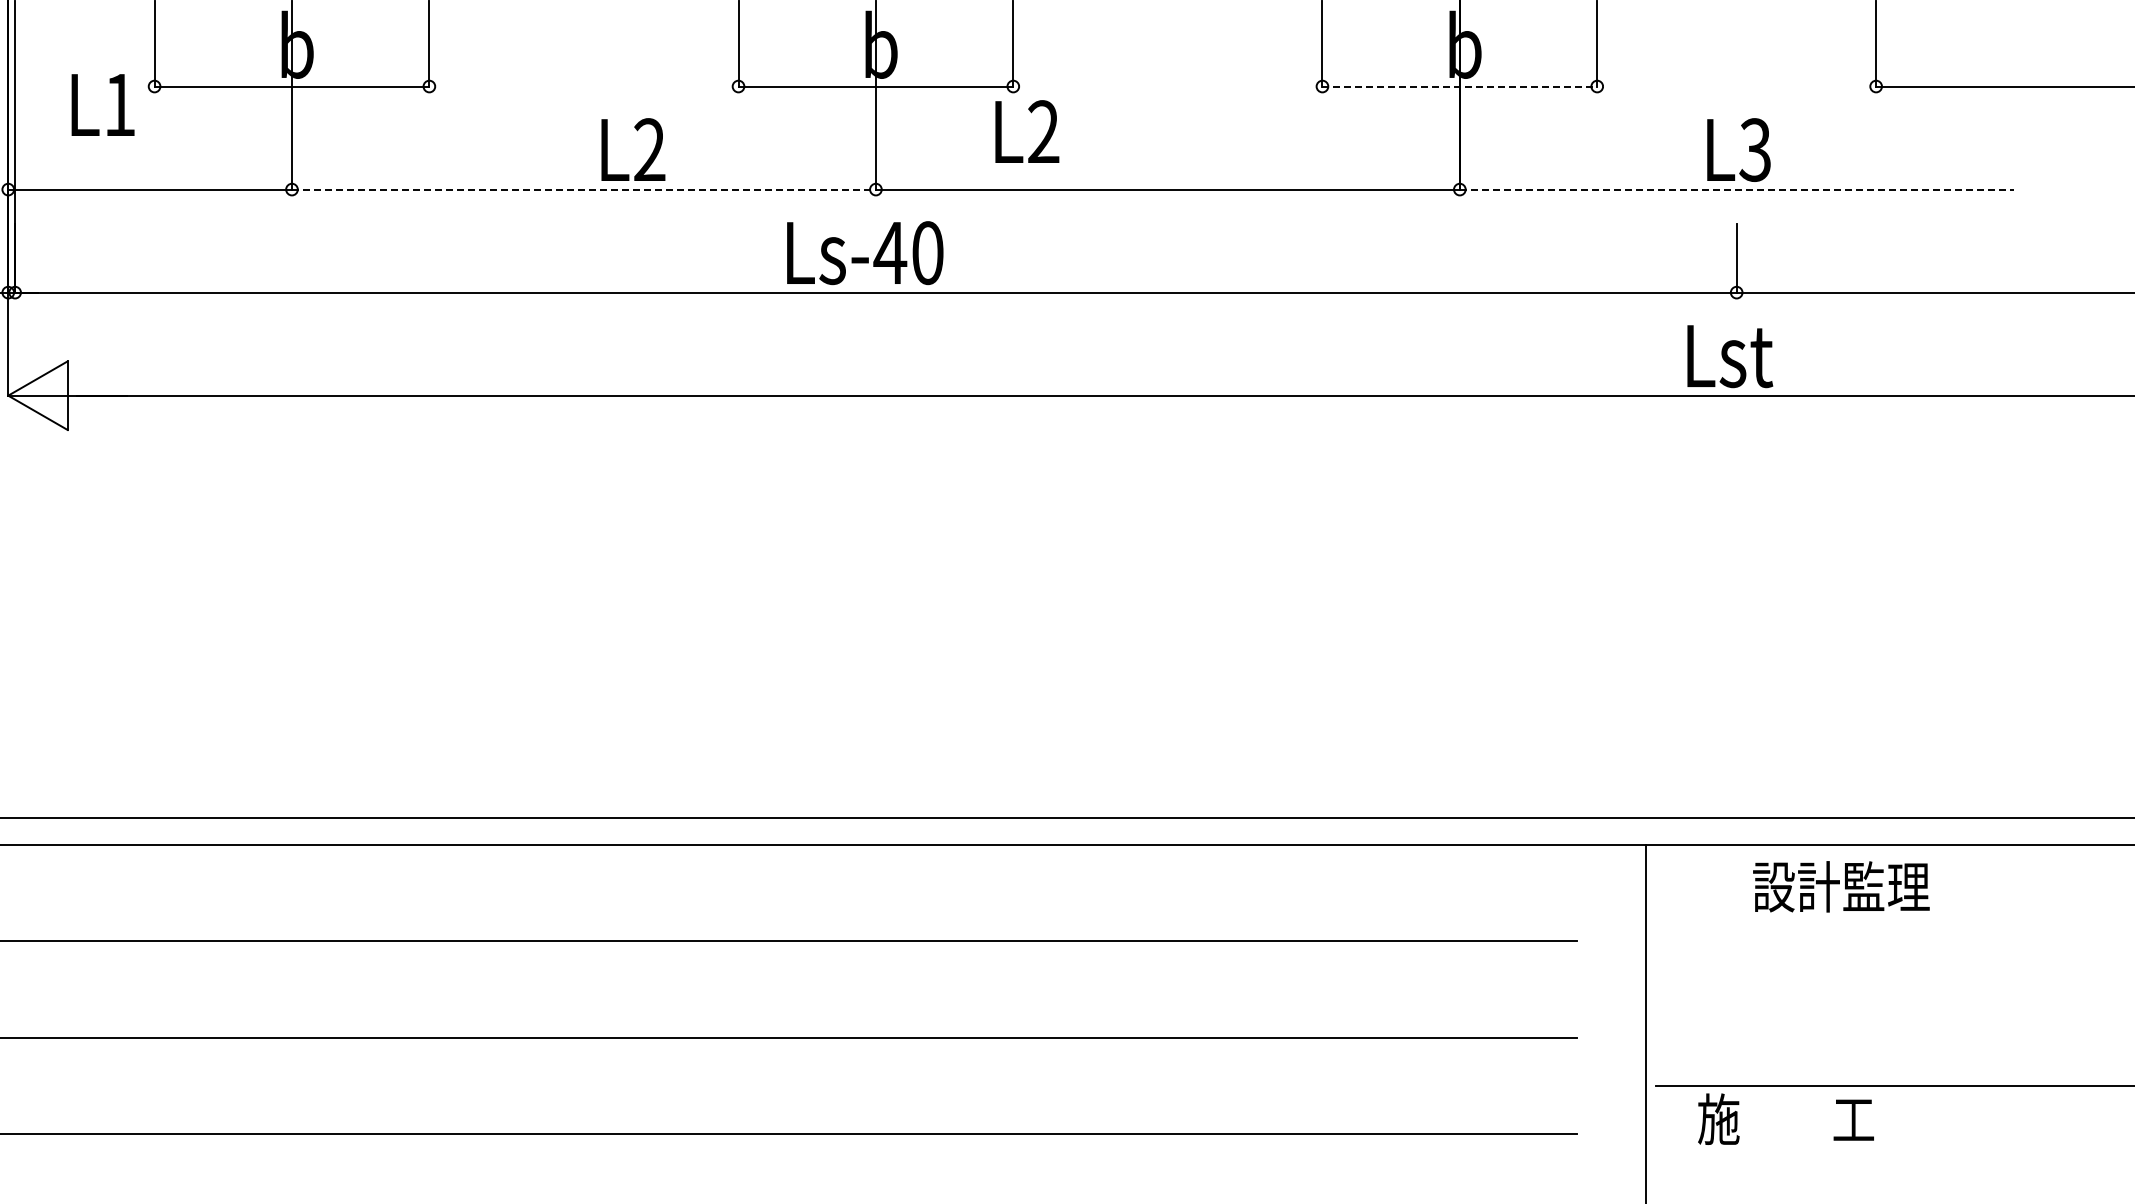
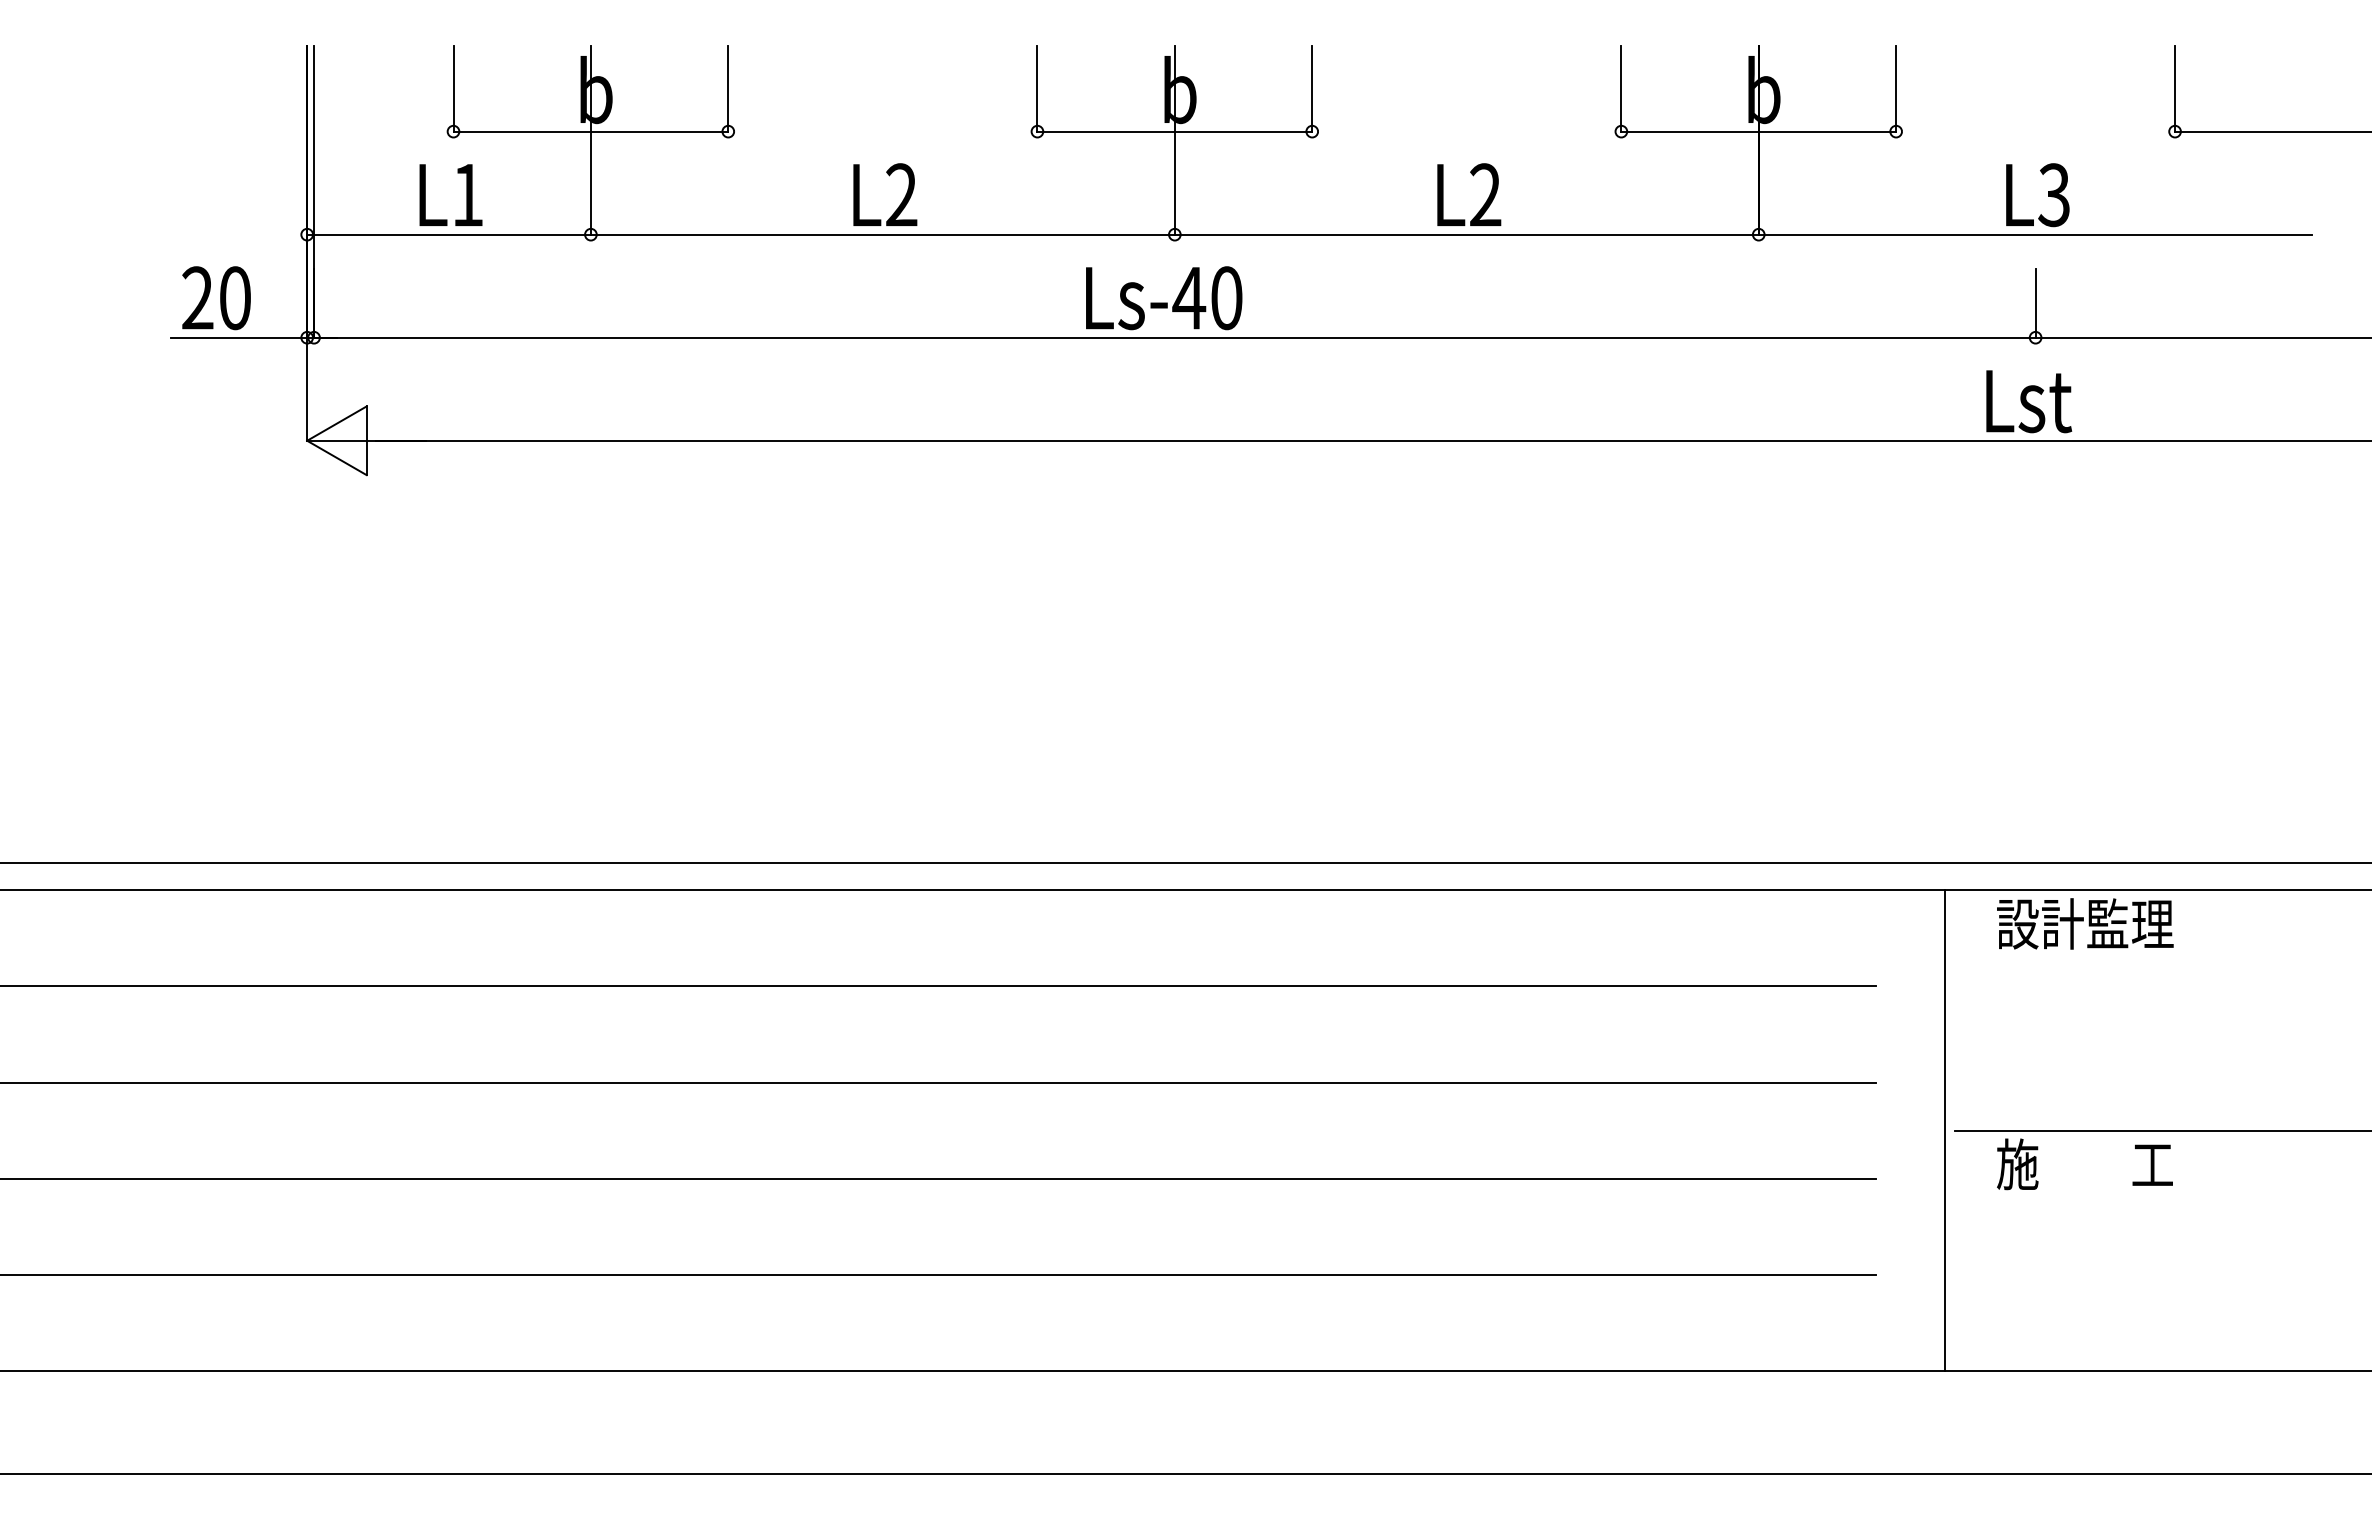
line: (1460, 86) -> (1759, 131), dashed -> solid
text: (102, 104) -> (450, 194), moved
text: (1027, 131) -> (1469, 194), moved
text: (633, 149) -> (885, 194), moved
line: (583, 189) -> (882, 234), dashed -> solid
line: (1736, 189) -> (2035, 234), dashed -> solid
text: (1841, 886) -> (2085, 923), moved

